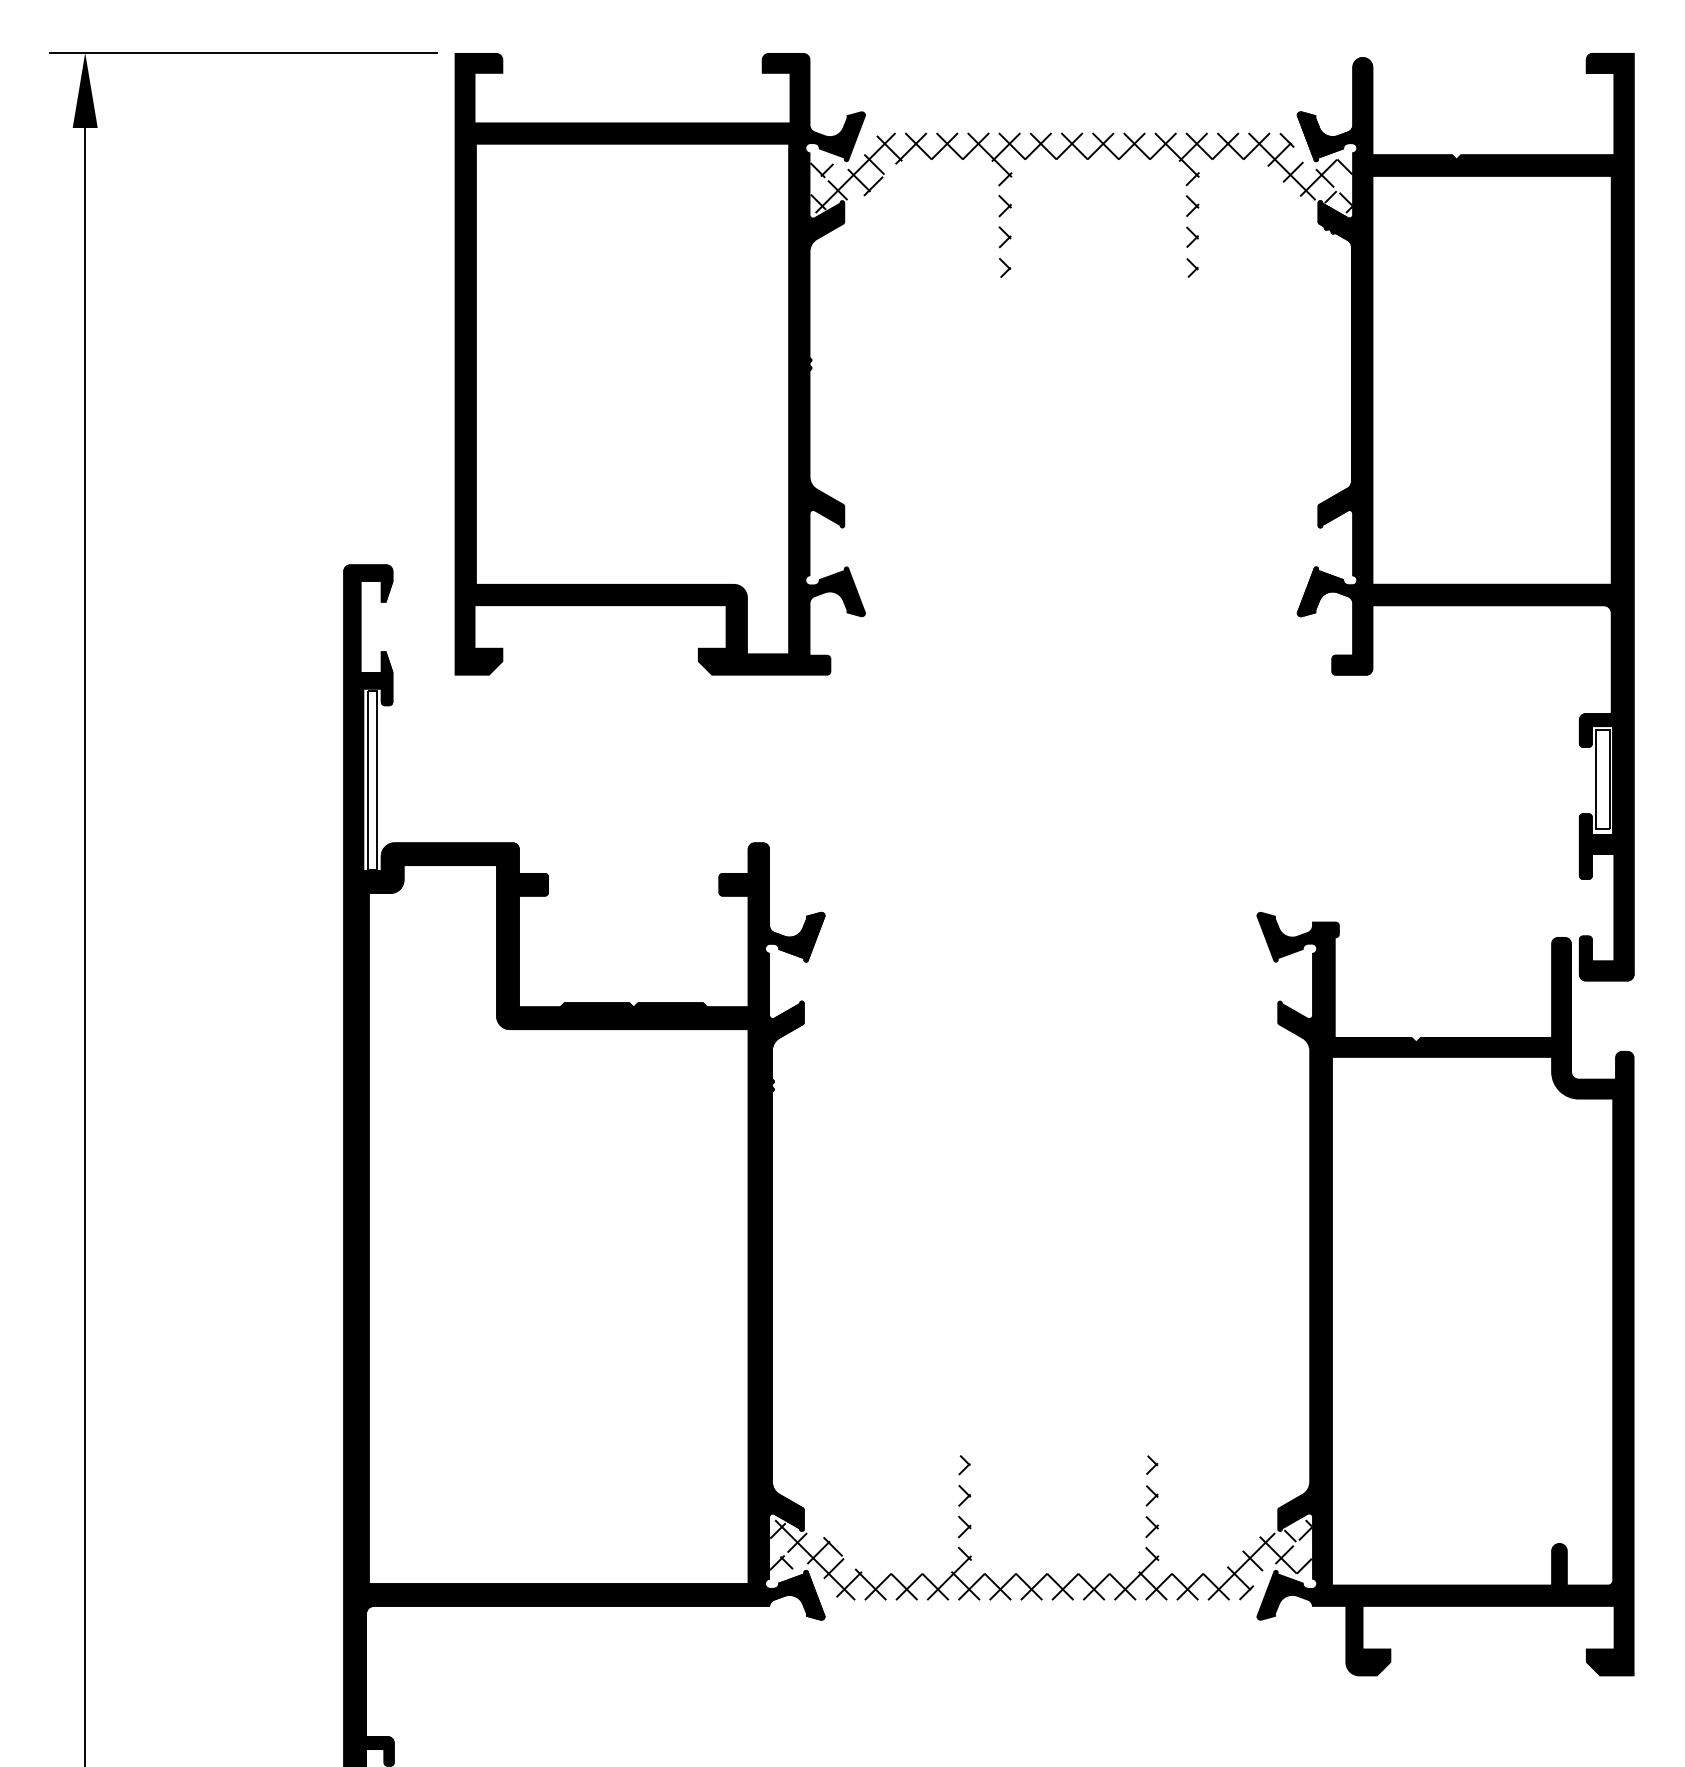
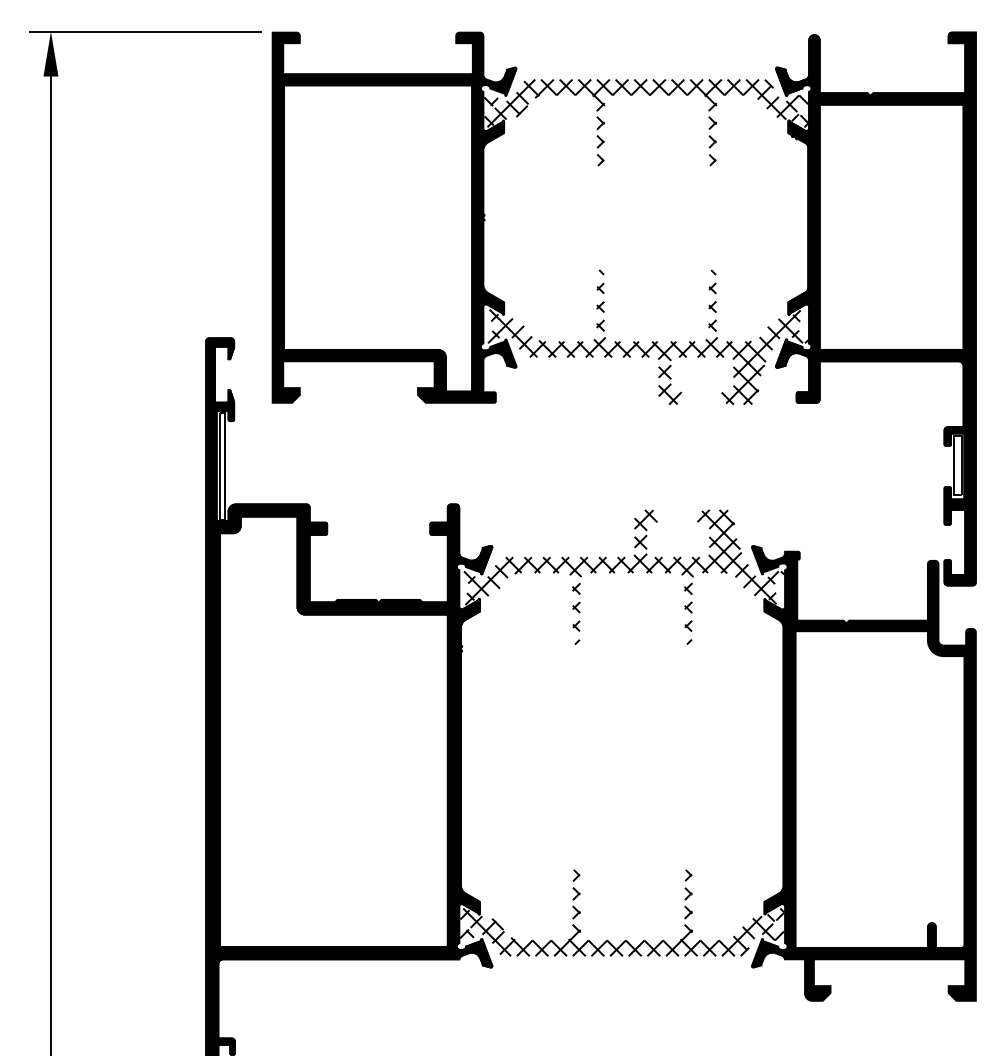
hatch: (1085, 564) -> (648, 337), added
hatch: (1043, 964) -> (623, 576), added

